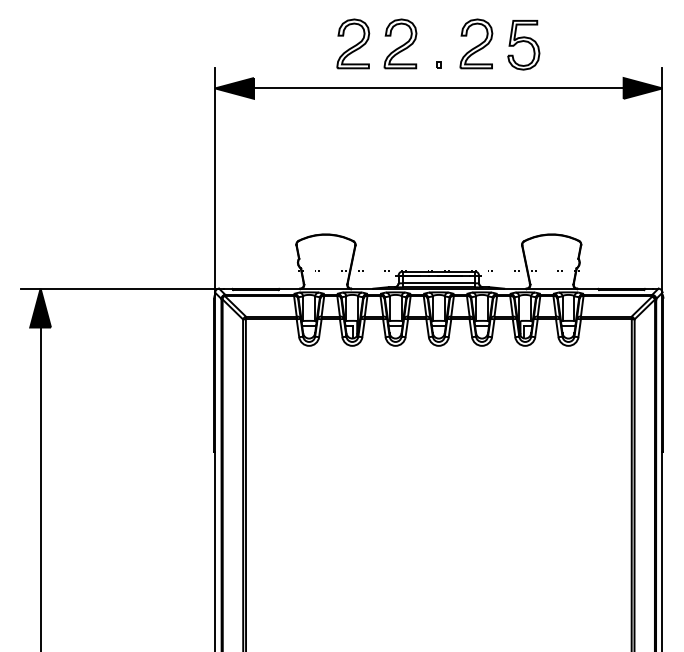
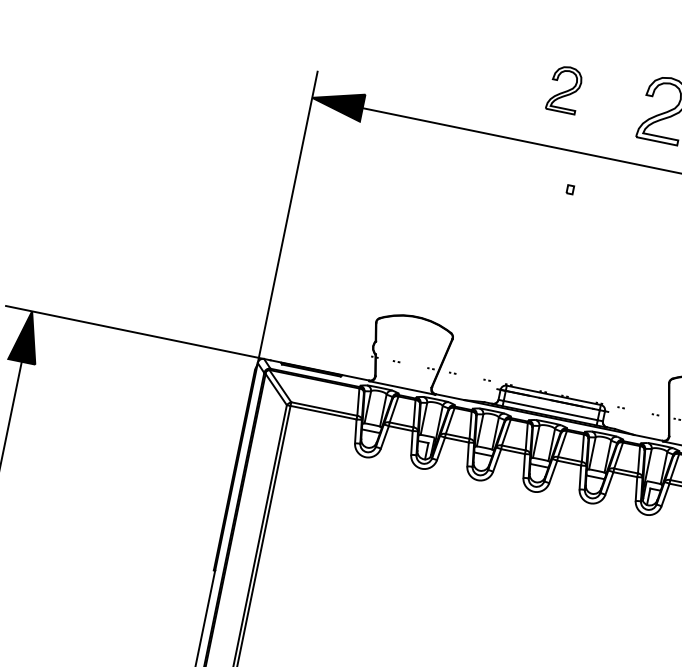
part: (353, 43) -> (503, 76), removed
part: (400, 43) -> (564, 88), size x0.7
part: (438, 64) -> (570, 188), moved

